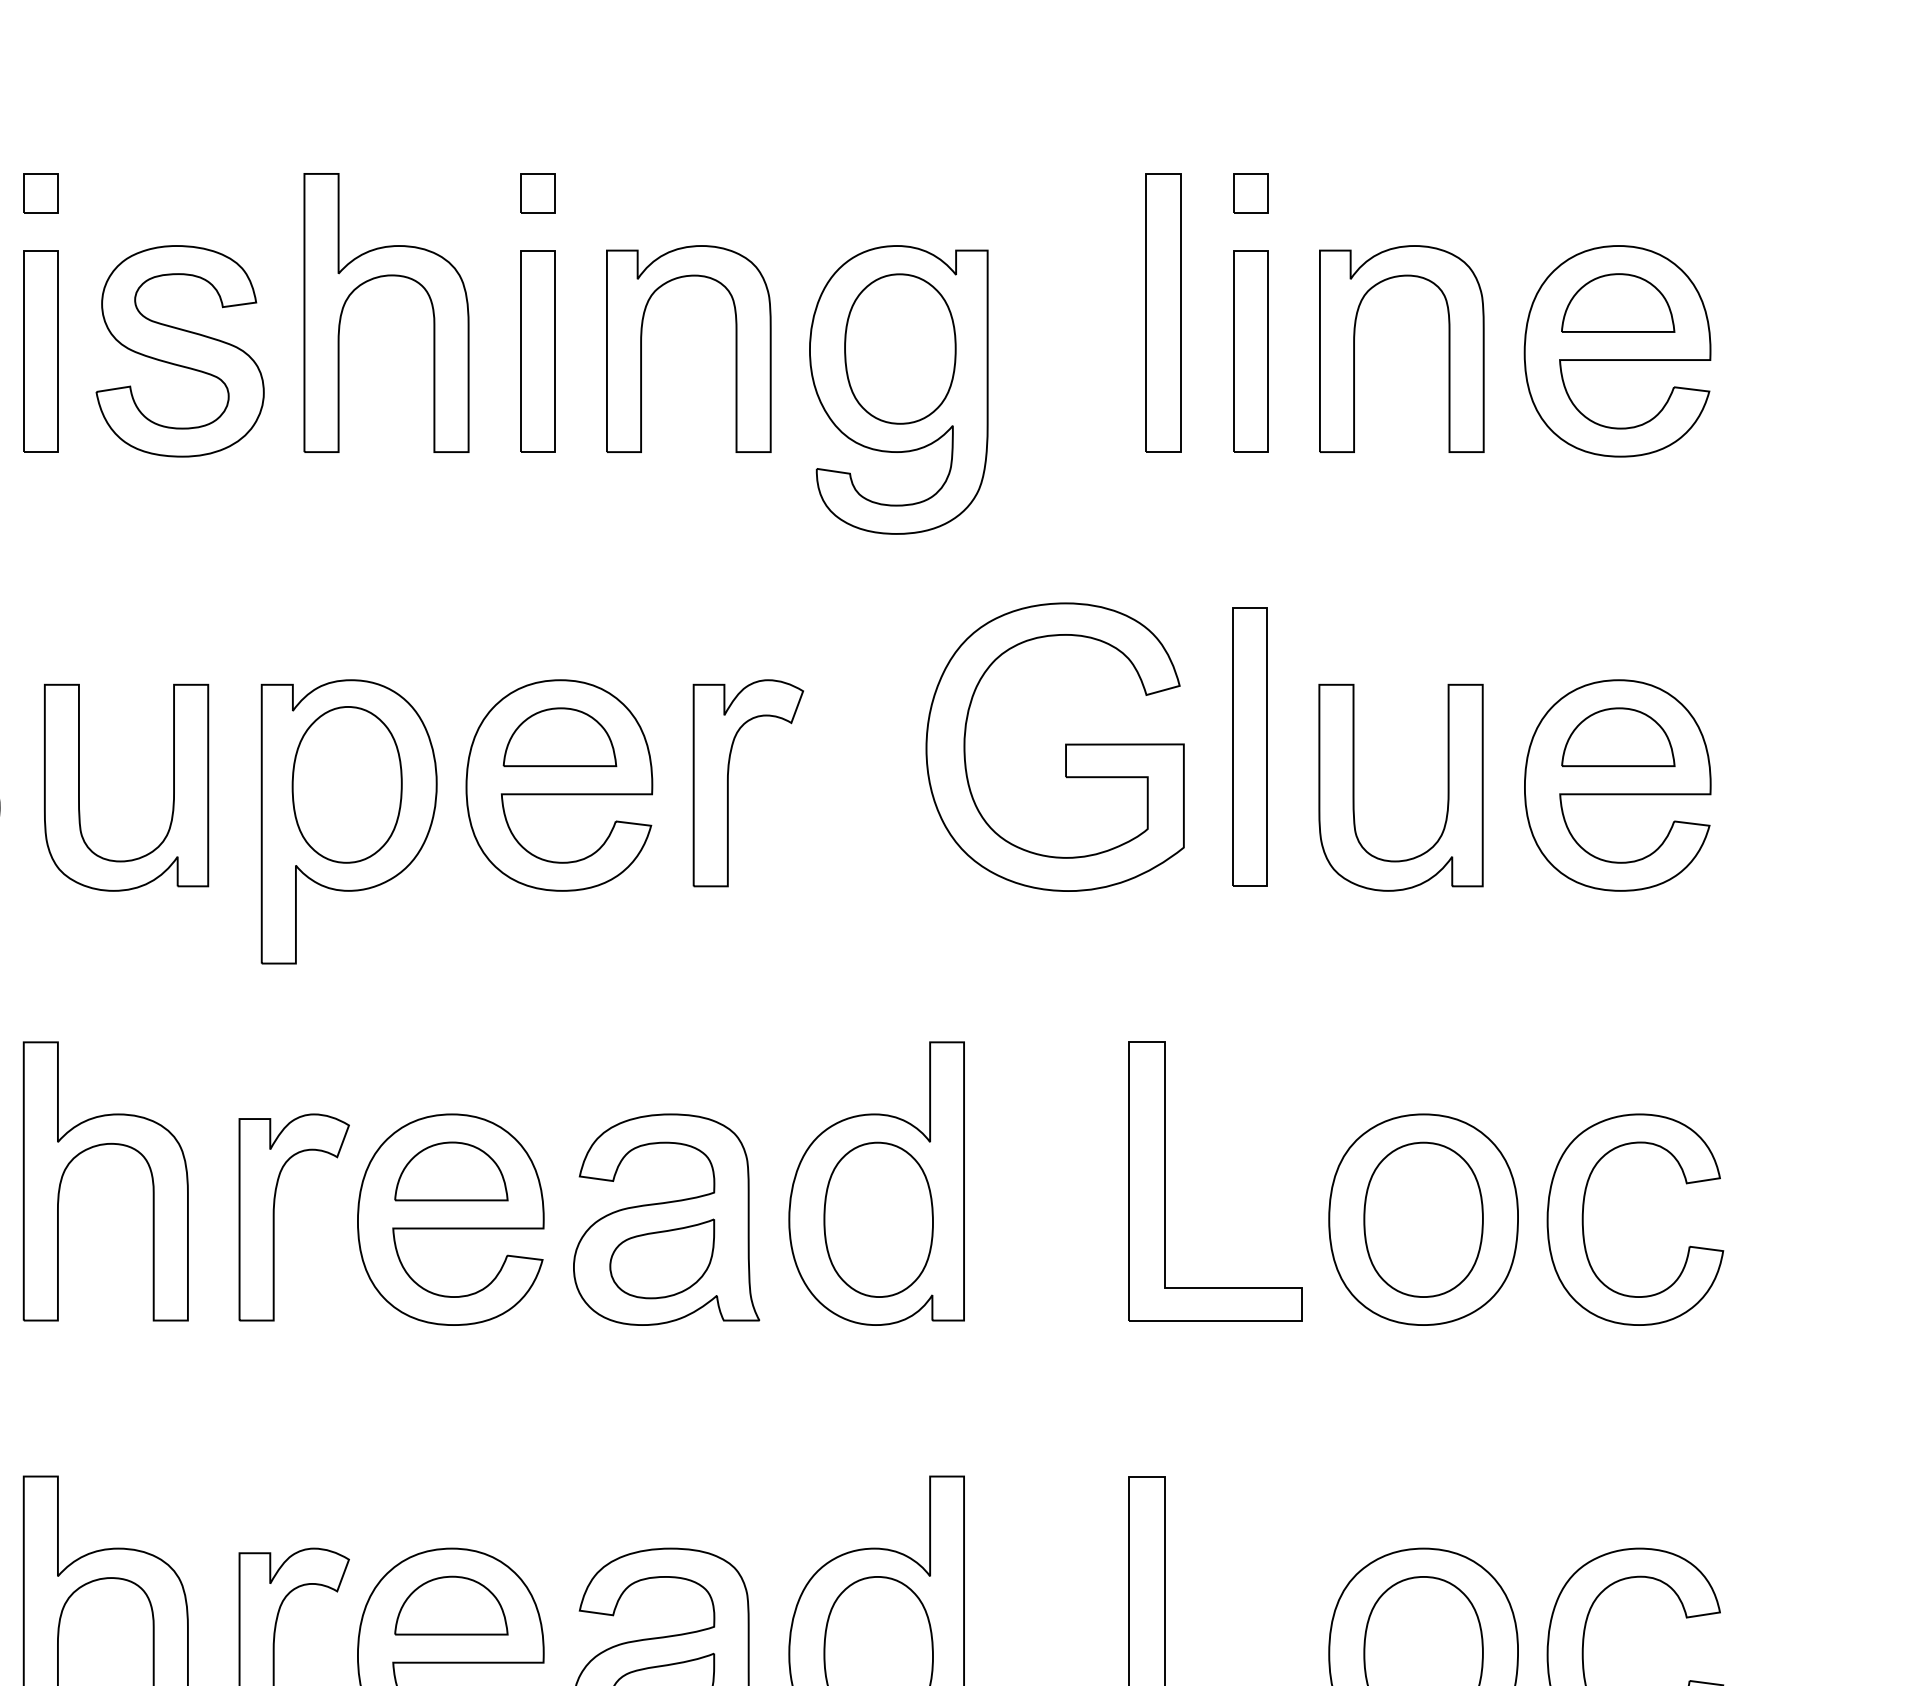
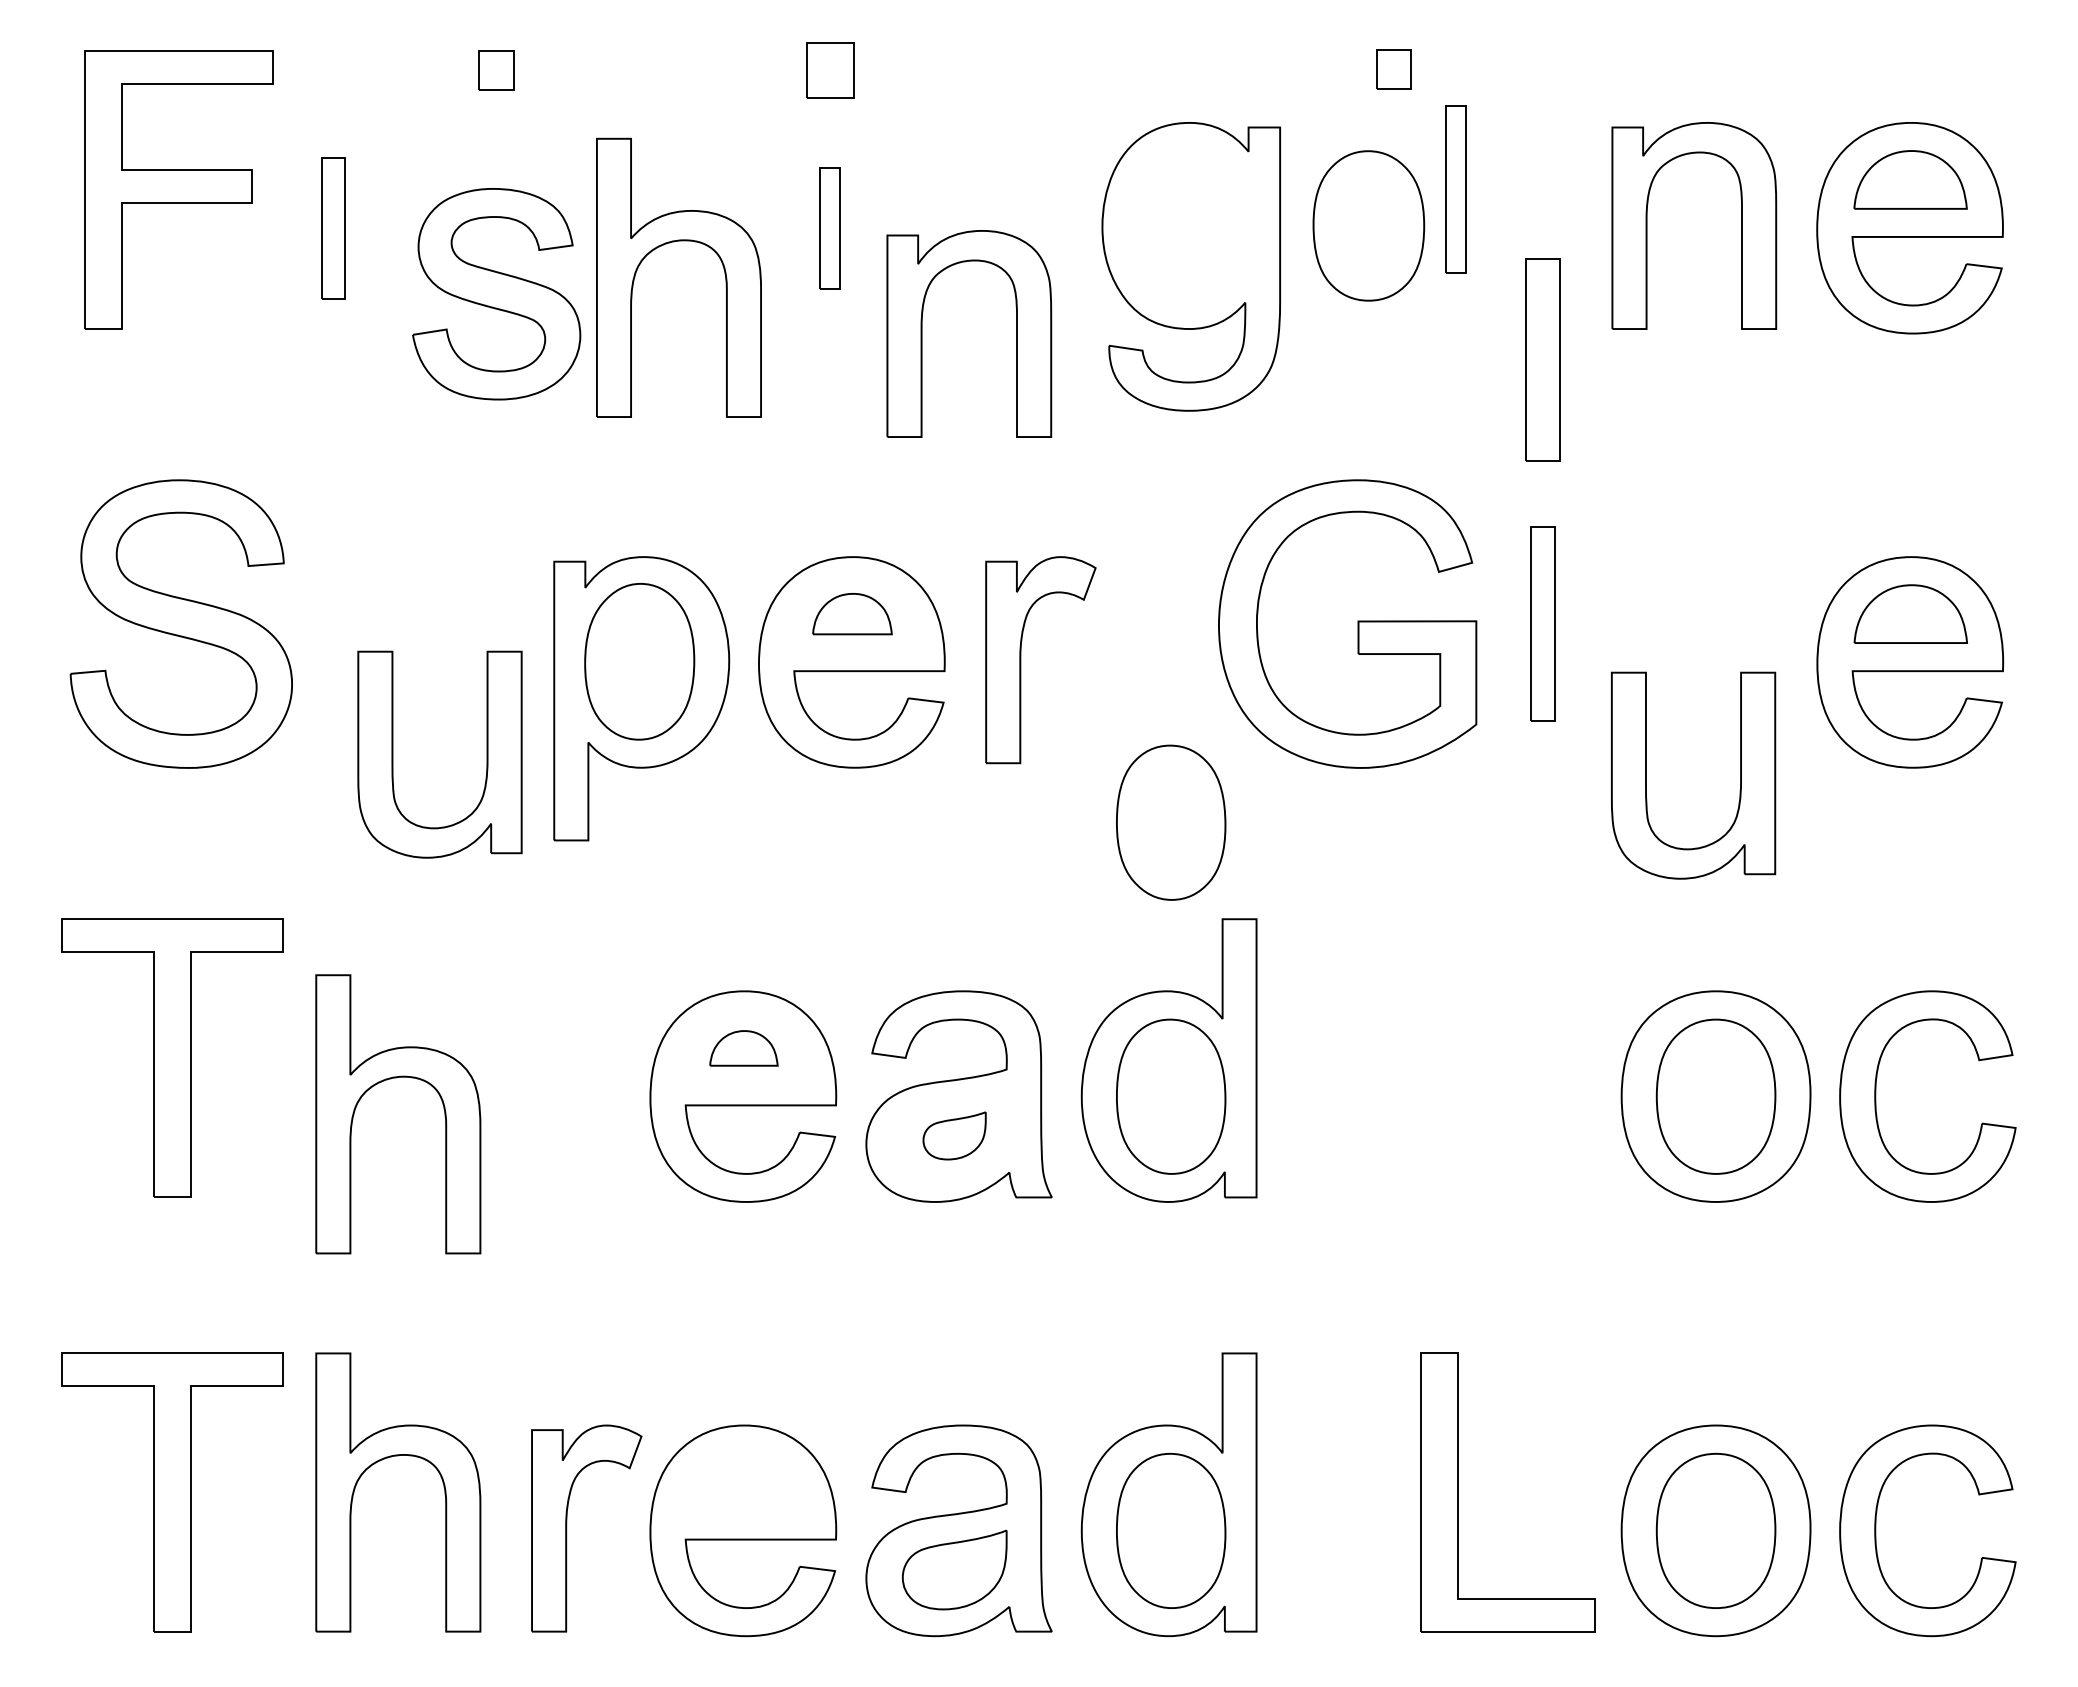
part: (41, 193) -> (496, 70), moved
part: (537, 193) -> (829, 70), size x1.4
part: (1250, 193) -> (1393, 69), moved
part: (378, 278) -> (670, 243), moved
part: (1163, 312) -> (1455, 189), size x0.6
part: (642, 348) -> (922, 333), moved
part: (900, 348) -> (1368, 225), moved
part: (41, 350) -> (333, 227), size x0.7
part: (537, 350) -> (829, 227), size x0.6
part: (1250, 350) -> (1542, 359), moved
part: (180, 351) -> (496, 294), moved
part: (560, 736) -> (852, 613), size x0.7
part: (1250, 746) -> (1542, 623), size x0.7
part: (80, 787) -> (393, 754), moved
part: (1354, 787) -> (1646, 775), moved
part: (879, 945) -> (1171, 822), added
part: (95, 1147) -> (387, 1080), moved
part: (451, 1171) -> (743, 1048), size x0.6
part: (1166, 1180) -> (1458, 1057), removed
part: (275, 1217) -> (567, 1094), removed
part: (662, 1258) -> (954, 1135), size x0.6
part: (451, 1605) -> (743, 1482), removed

